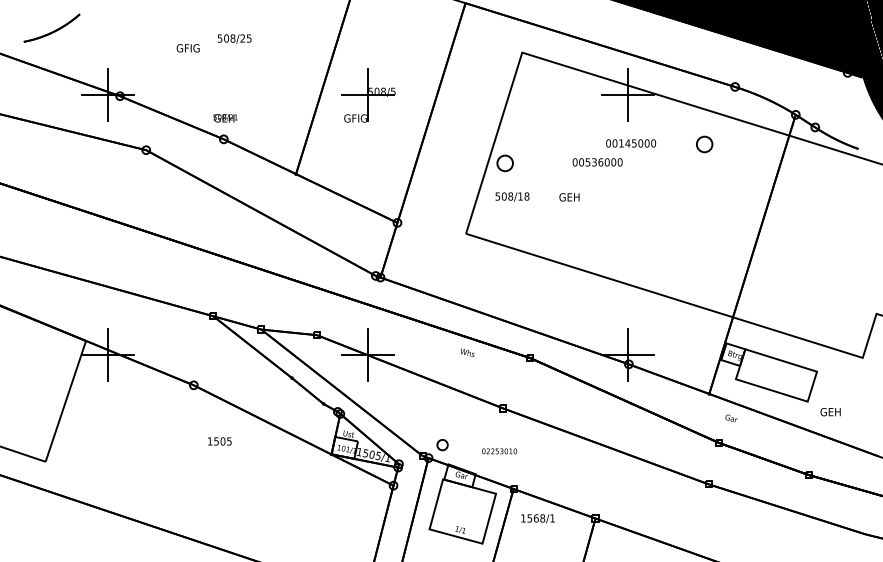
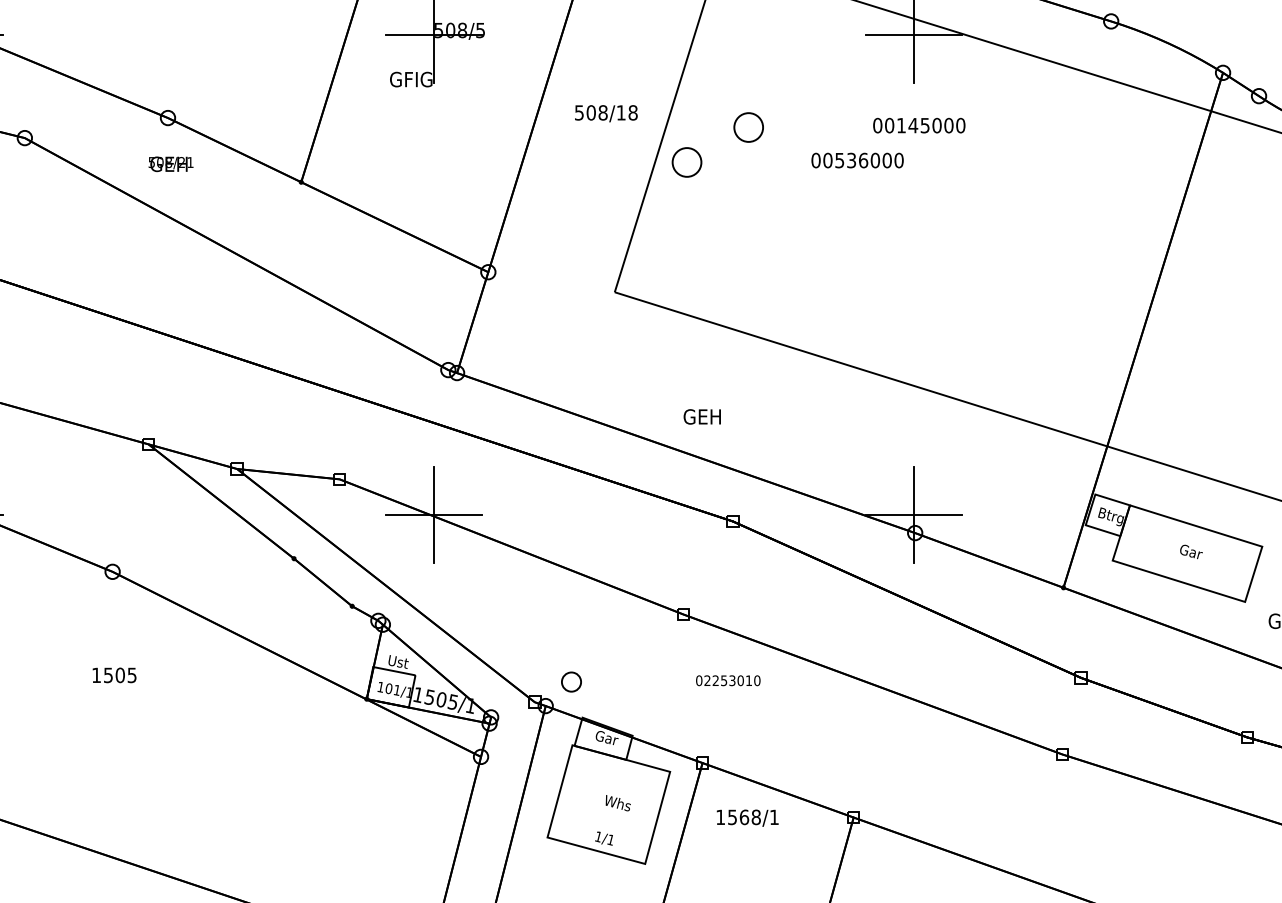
text: (225, 118) -> (171, 164), moved
part: (704, 144) -> (748, 127), moved
text: (512, 196) -> (606, 112), moved
text: (569, 197) -> (702, 417), moved
text: (467, 352) -> (617, 802), moved
text: (731, 418) -> (1191, 551), moved
text: (219, 441) -> (113, 675), moved
text: (499, 451) -> (728, 680), moved

